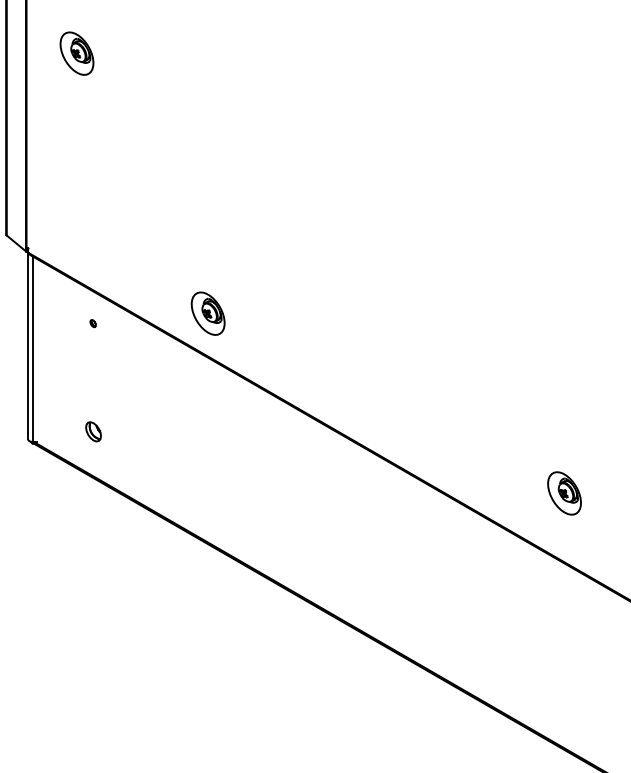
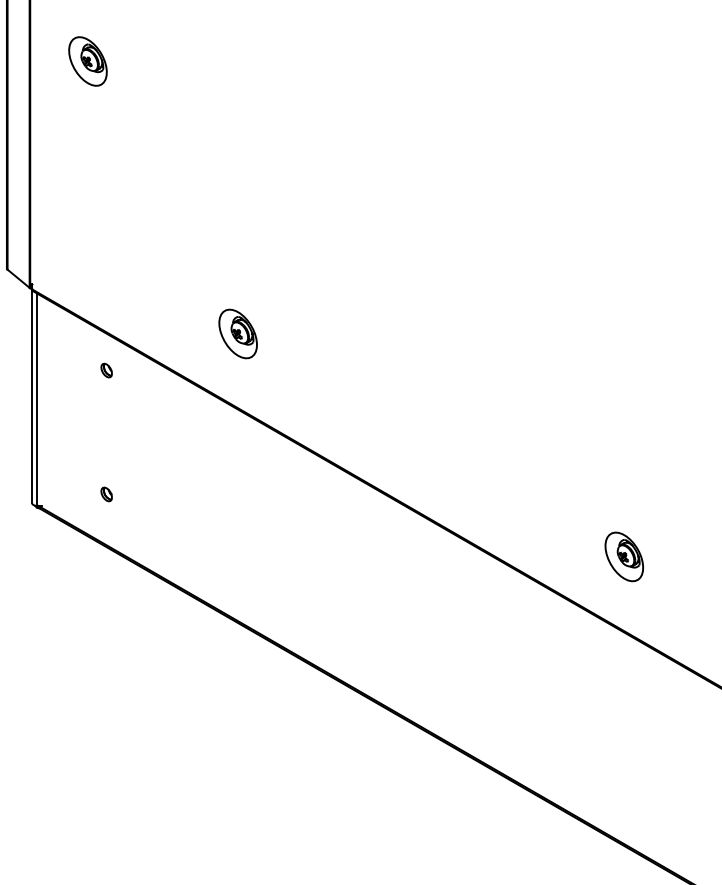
part: (207, 313) -> (237, 333), moved
part: (92, 323) -> (105, 370), size x1.67
part: (92, 431) -> (105, 494), size x0.62
part: (564, 493) -> (624, 556), moved

